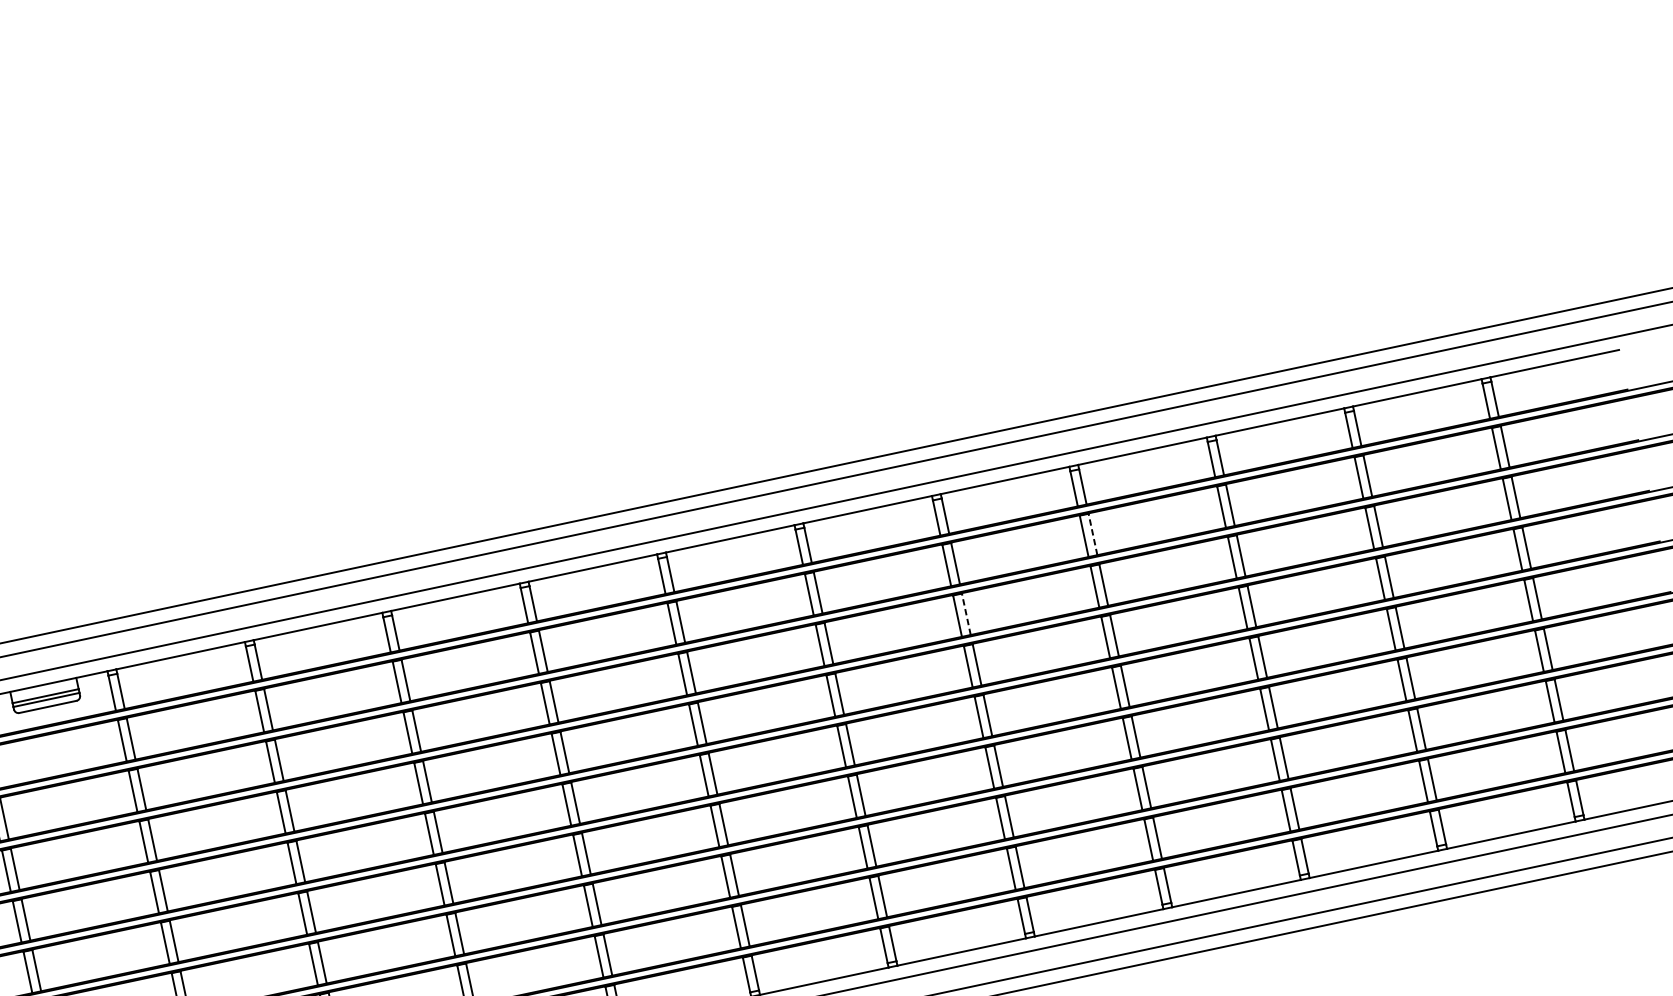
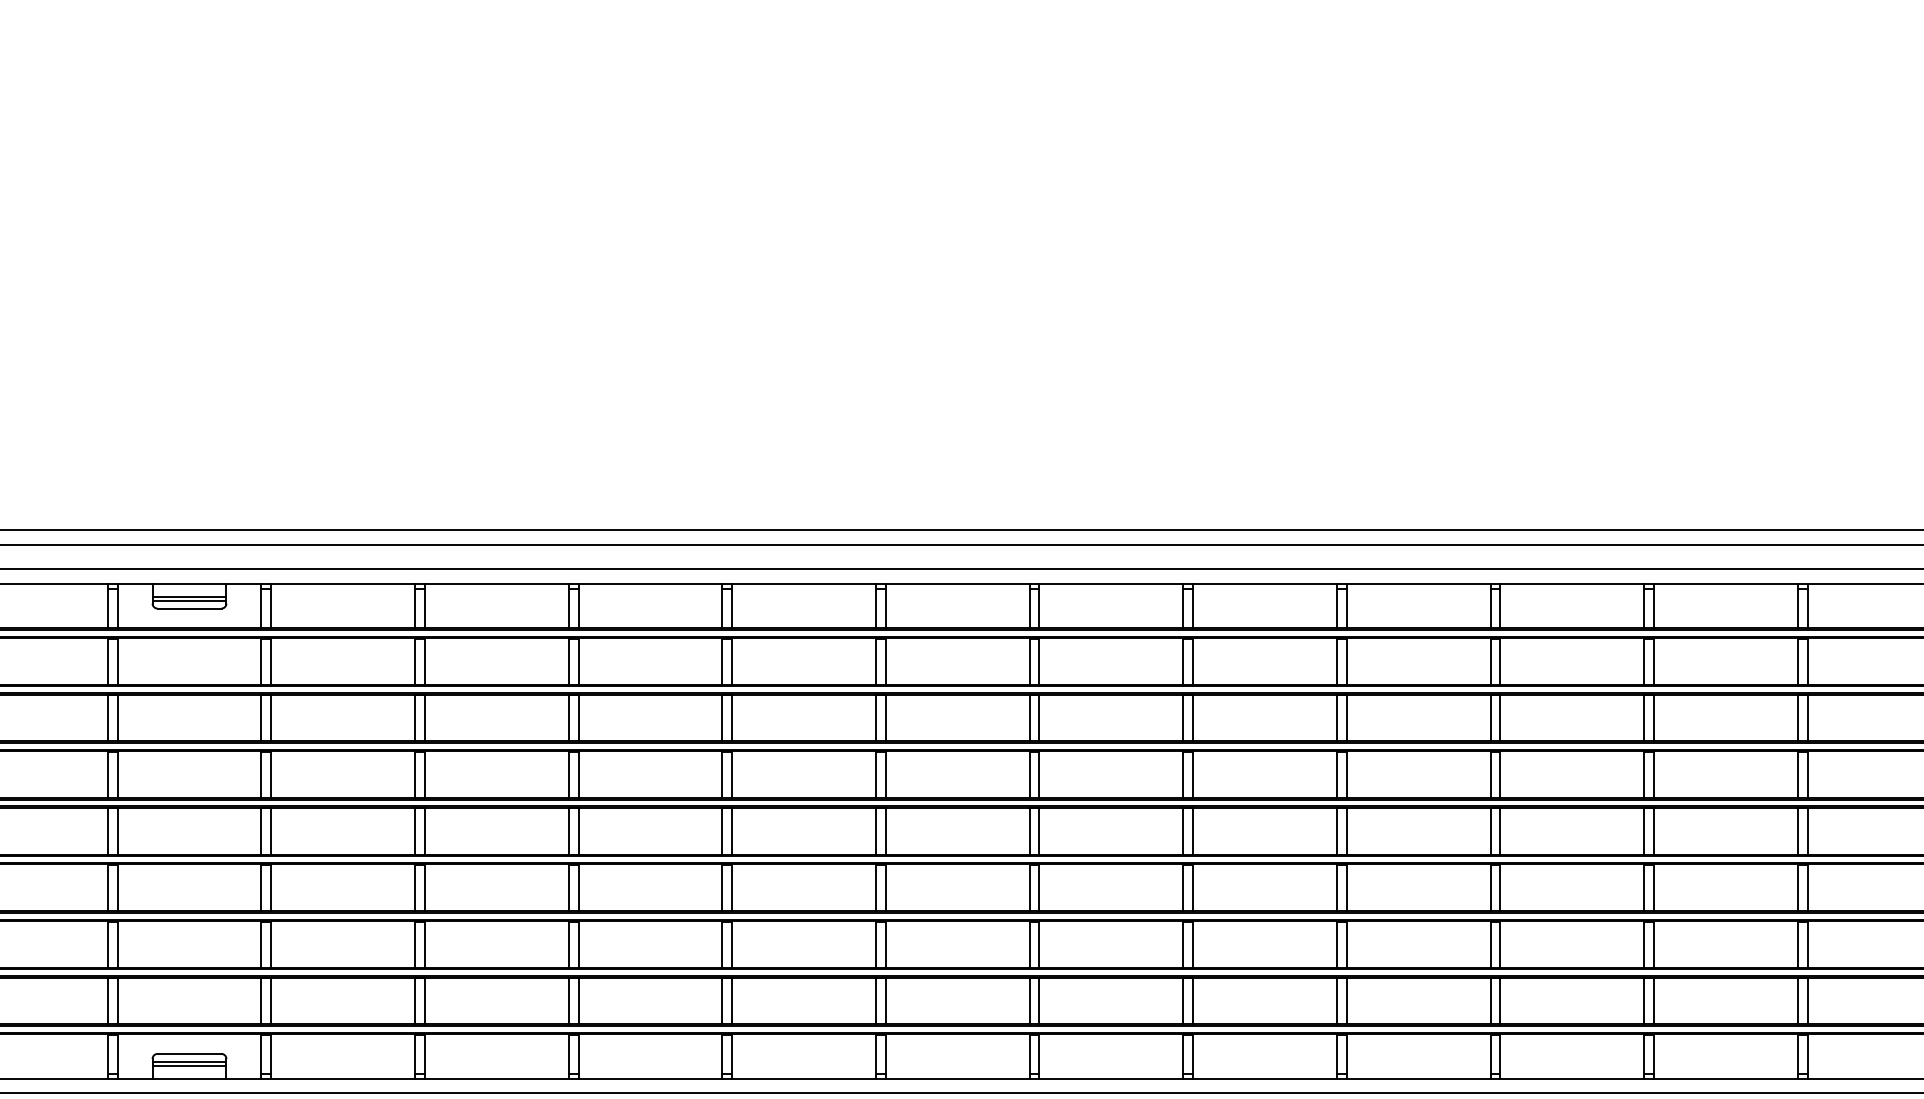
line: (1092, 534) -> (1346, 661), dashed -> solid
line: (966, 613) -> (1193, 717), dashed -> solid

